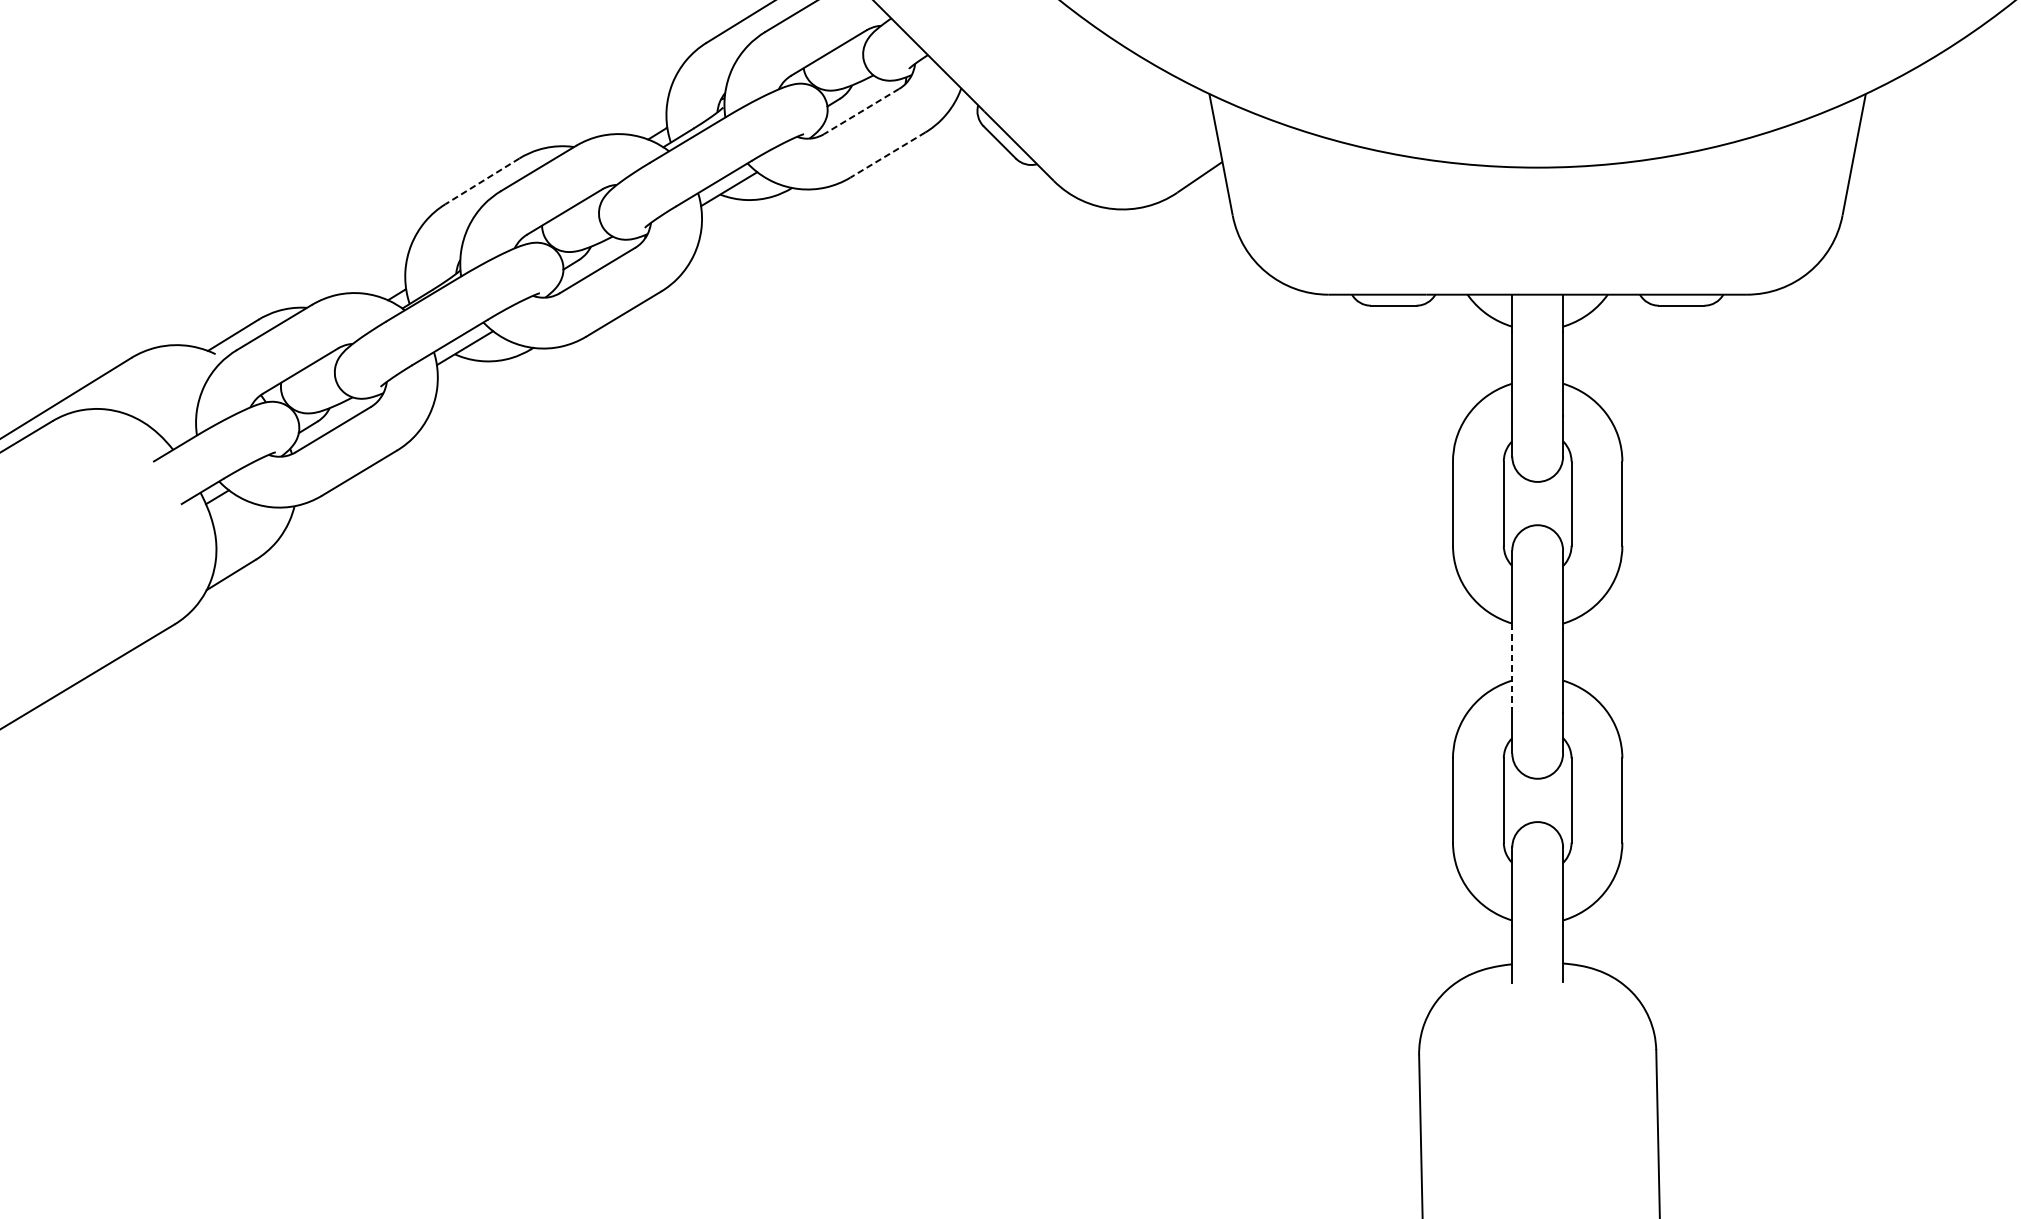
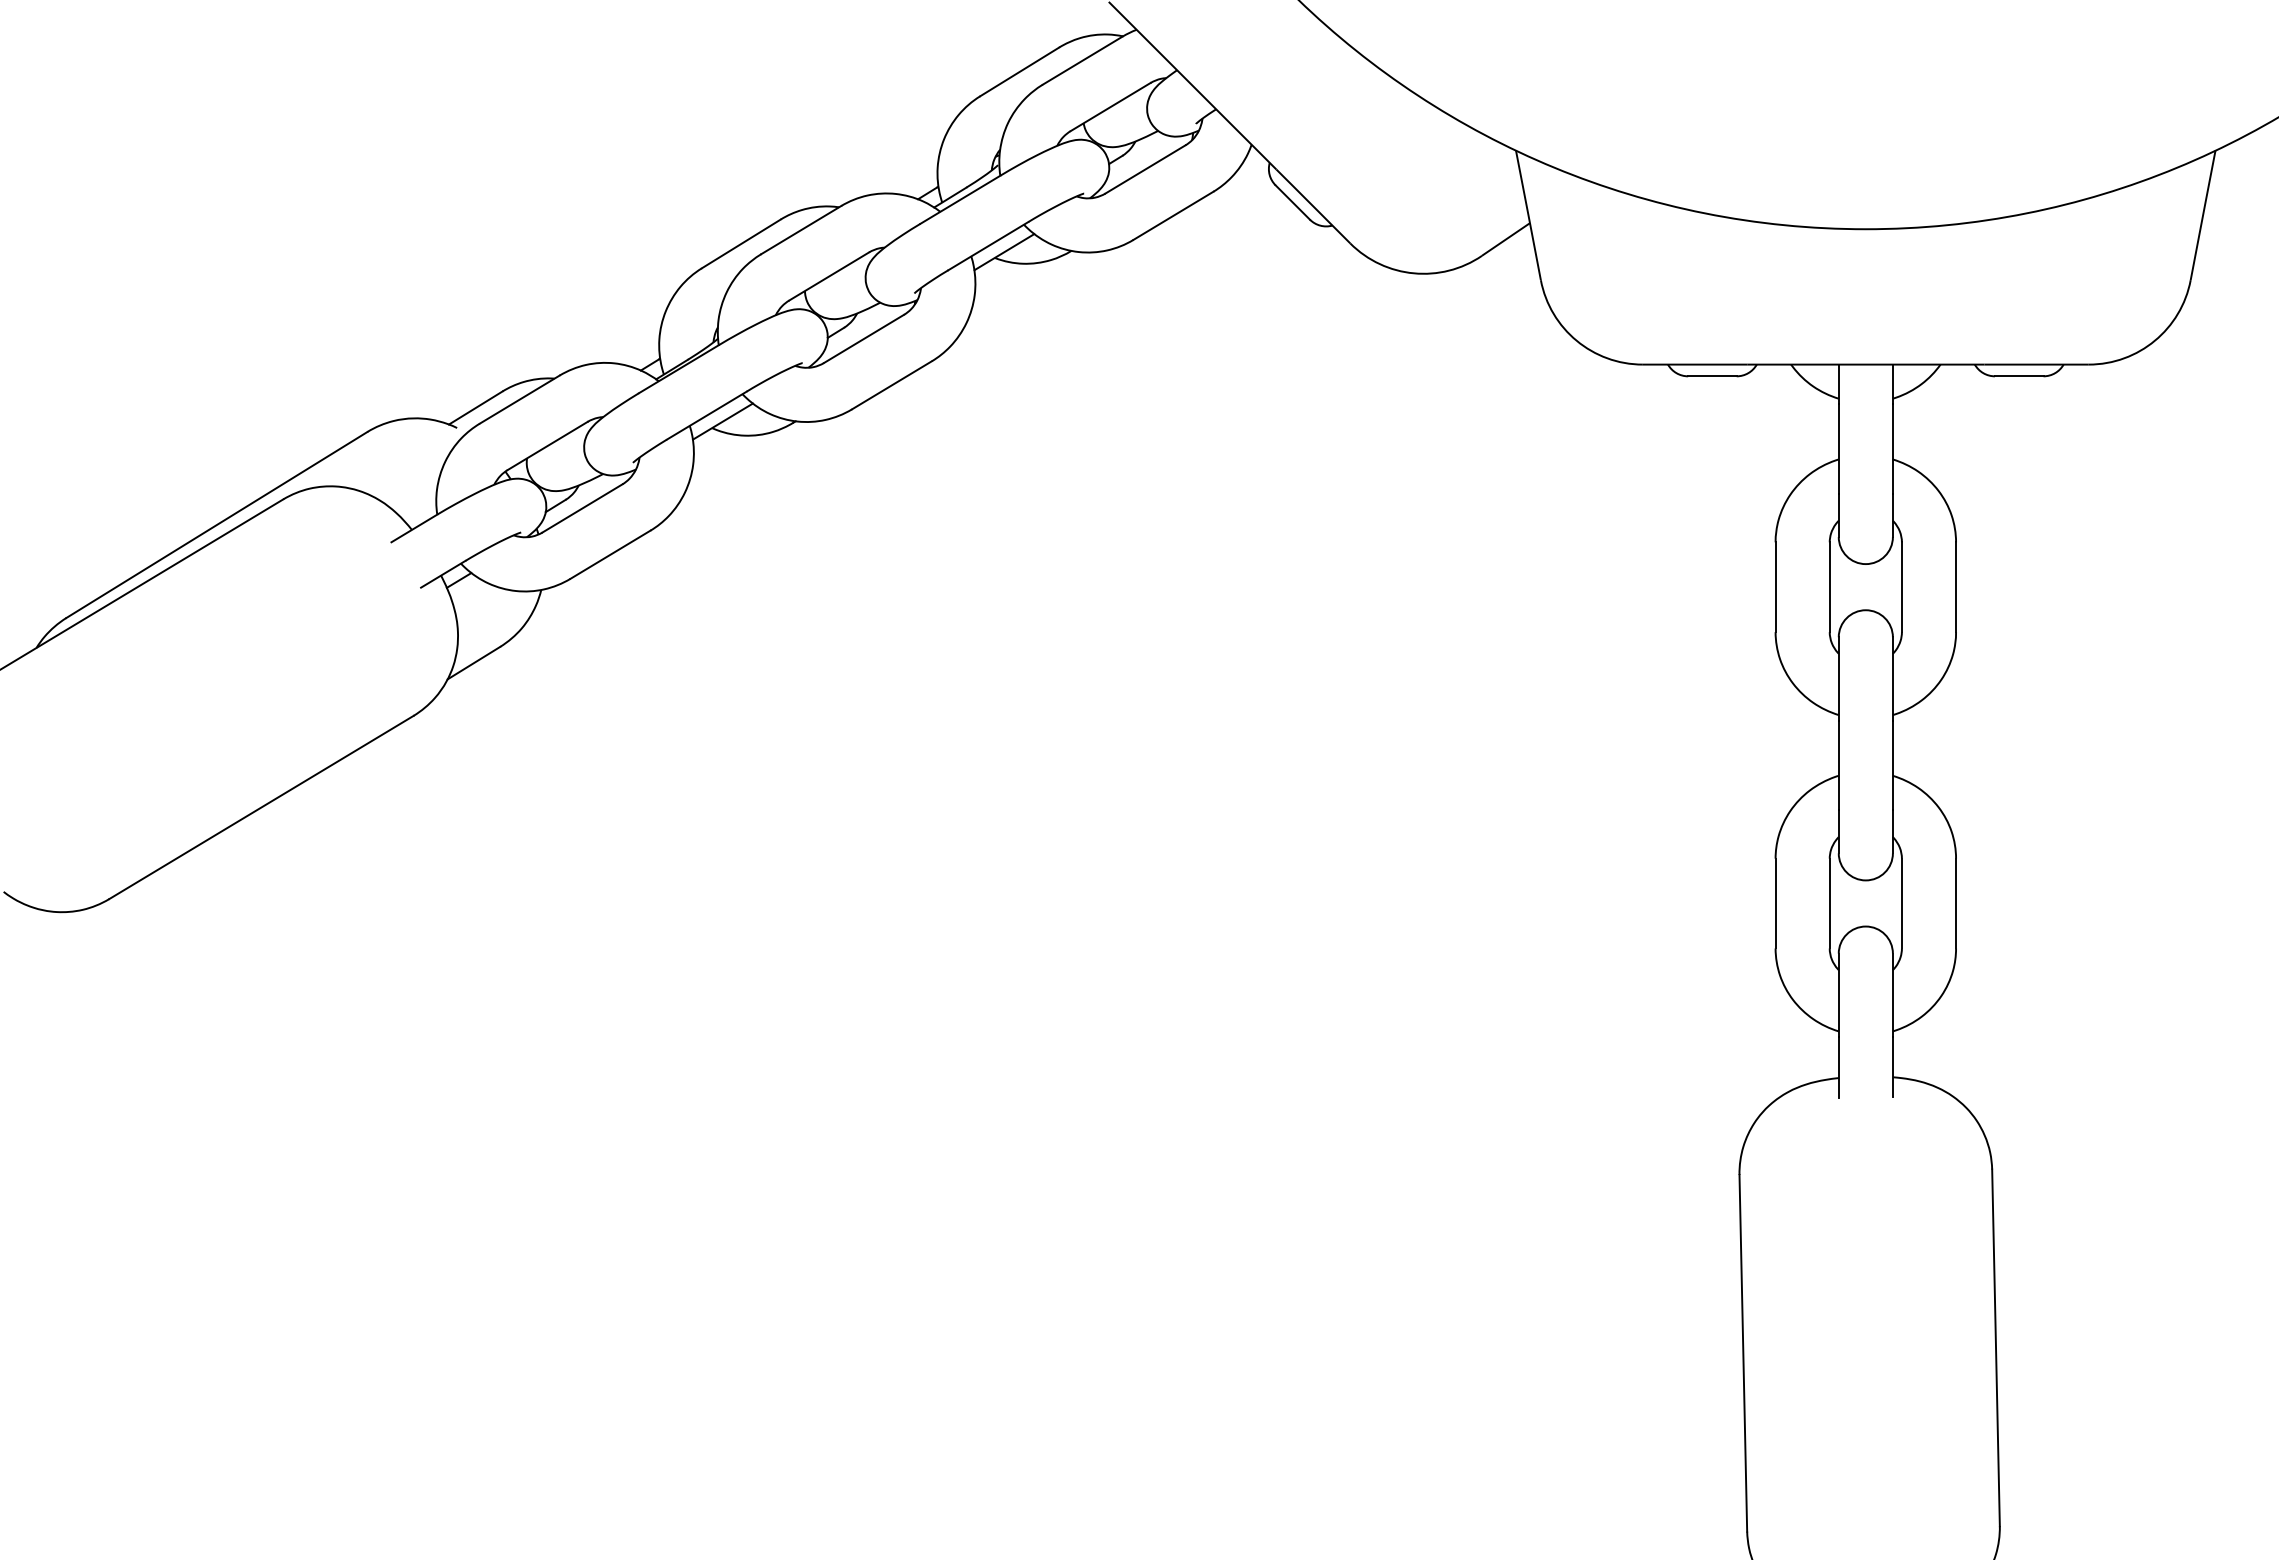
line: (861, 111) -> (1145, 169), dashed -> solid
line: (887, 154) -> (1173, 215), dashed -> solid
line: (481, 181) -> (740, 244), dashed -> solid
line: (1512, 670) -> (1838, 765), dashed -> solid

